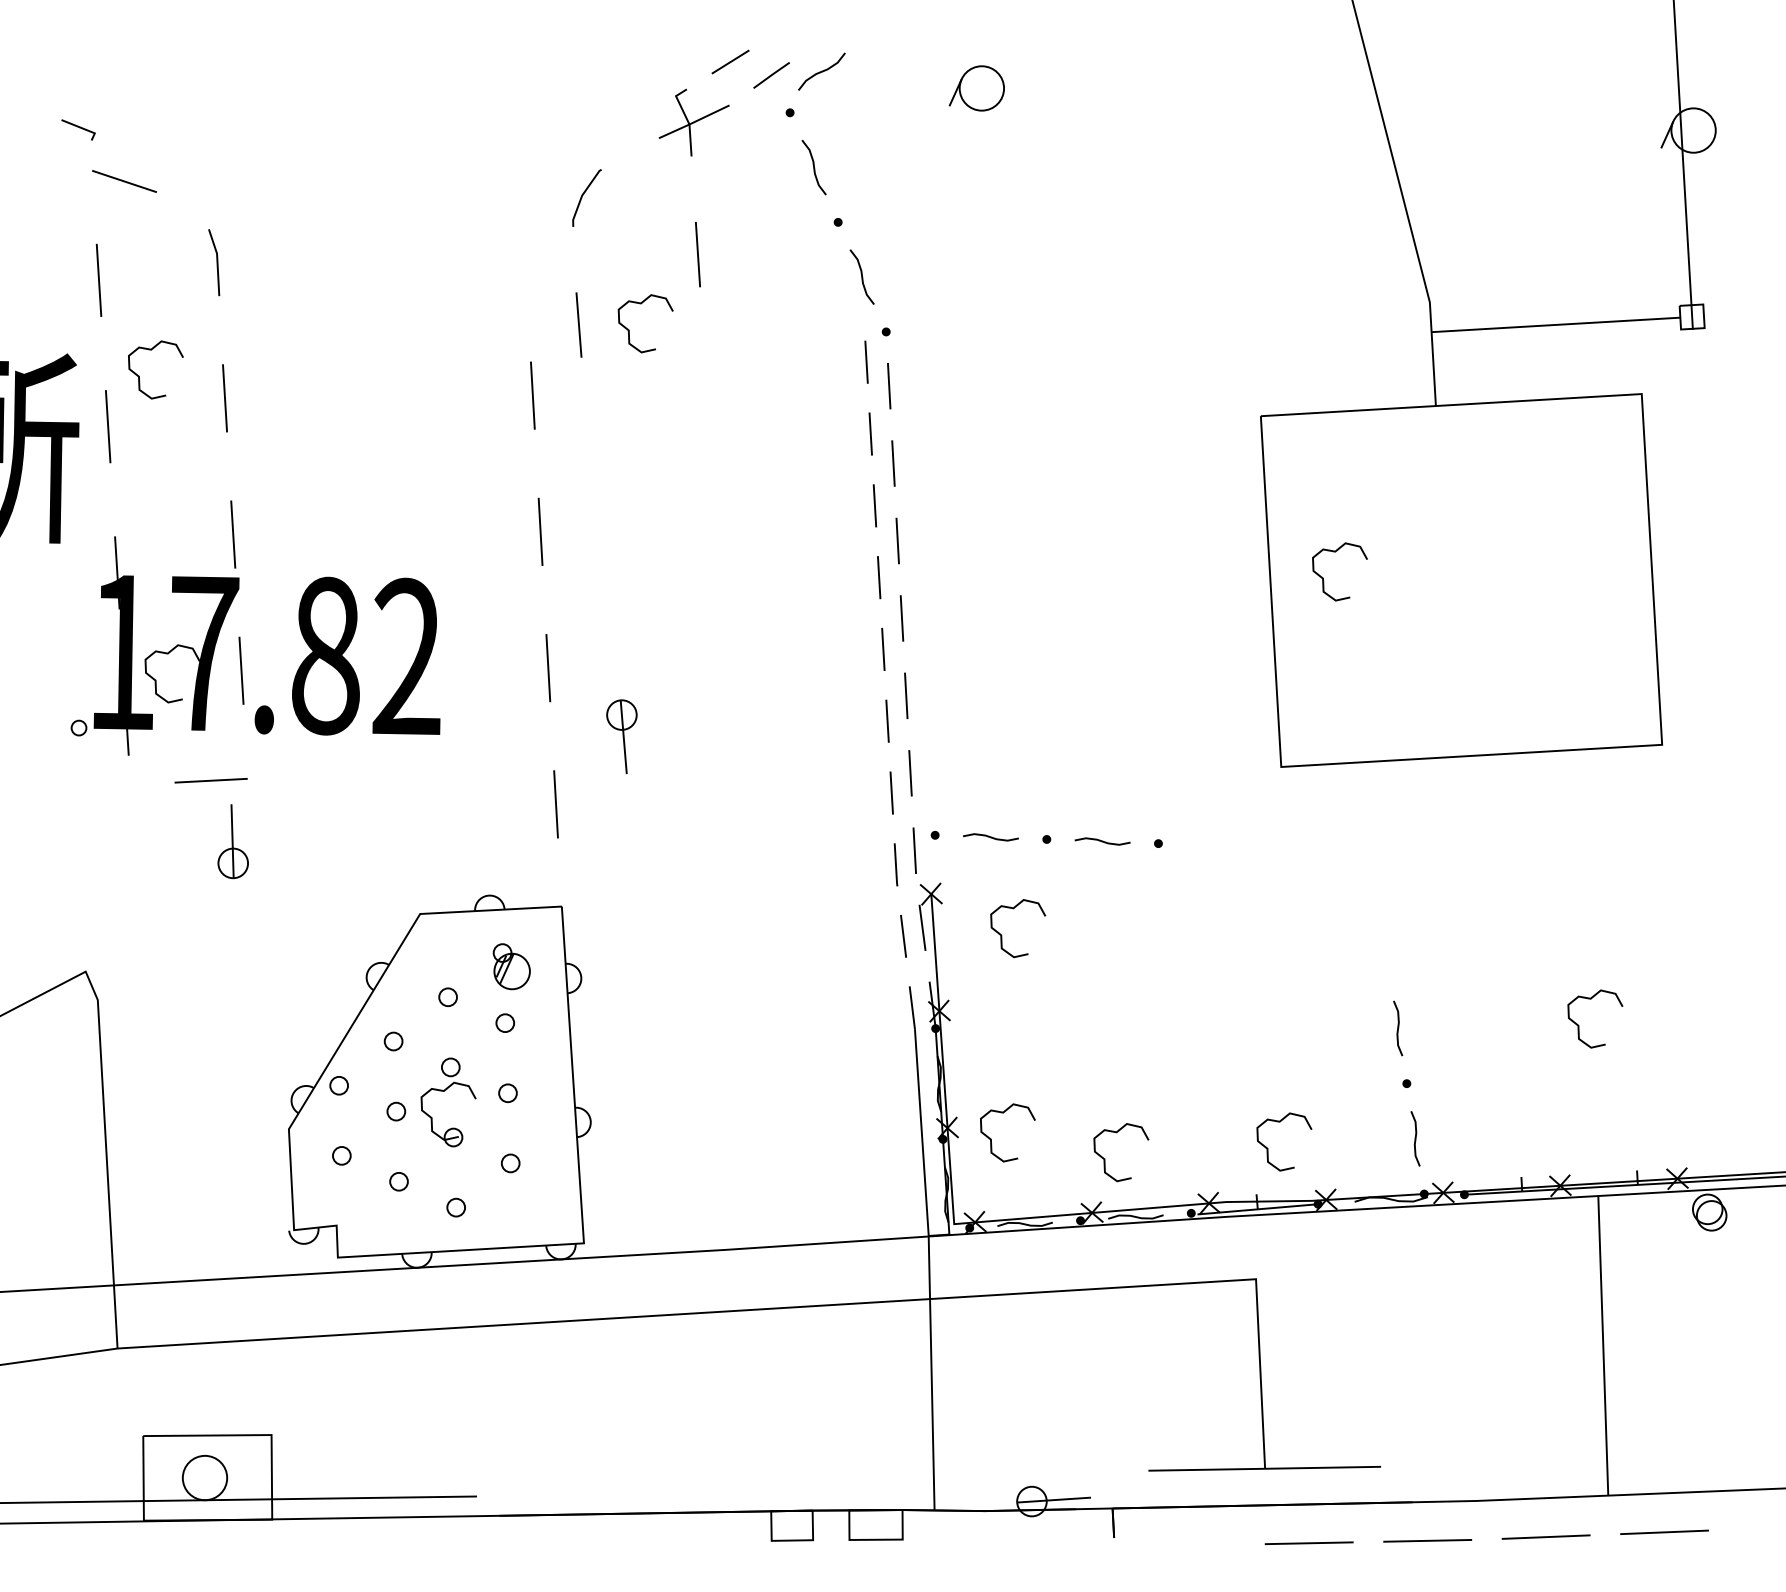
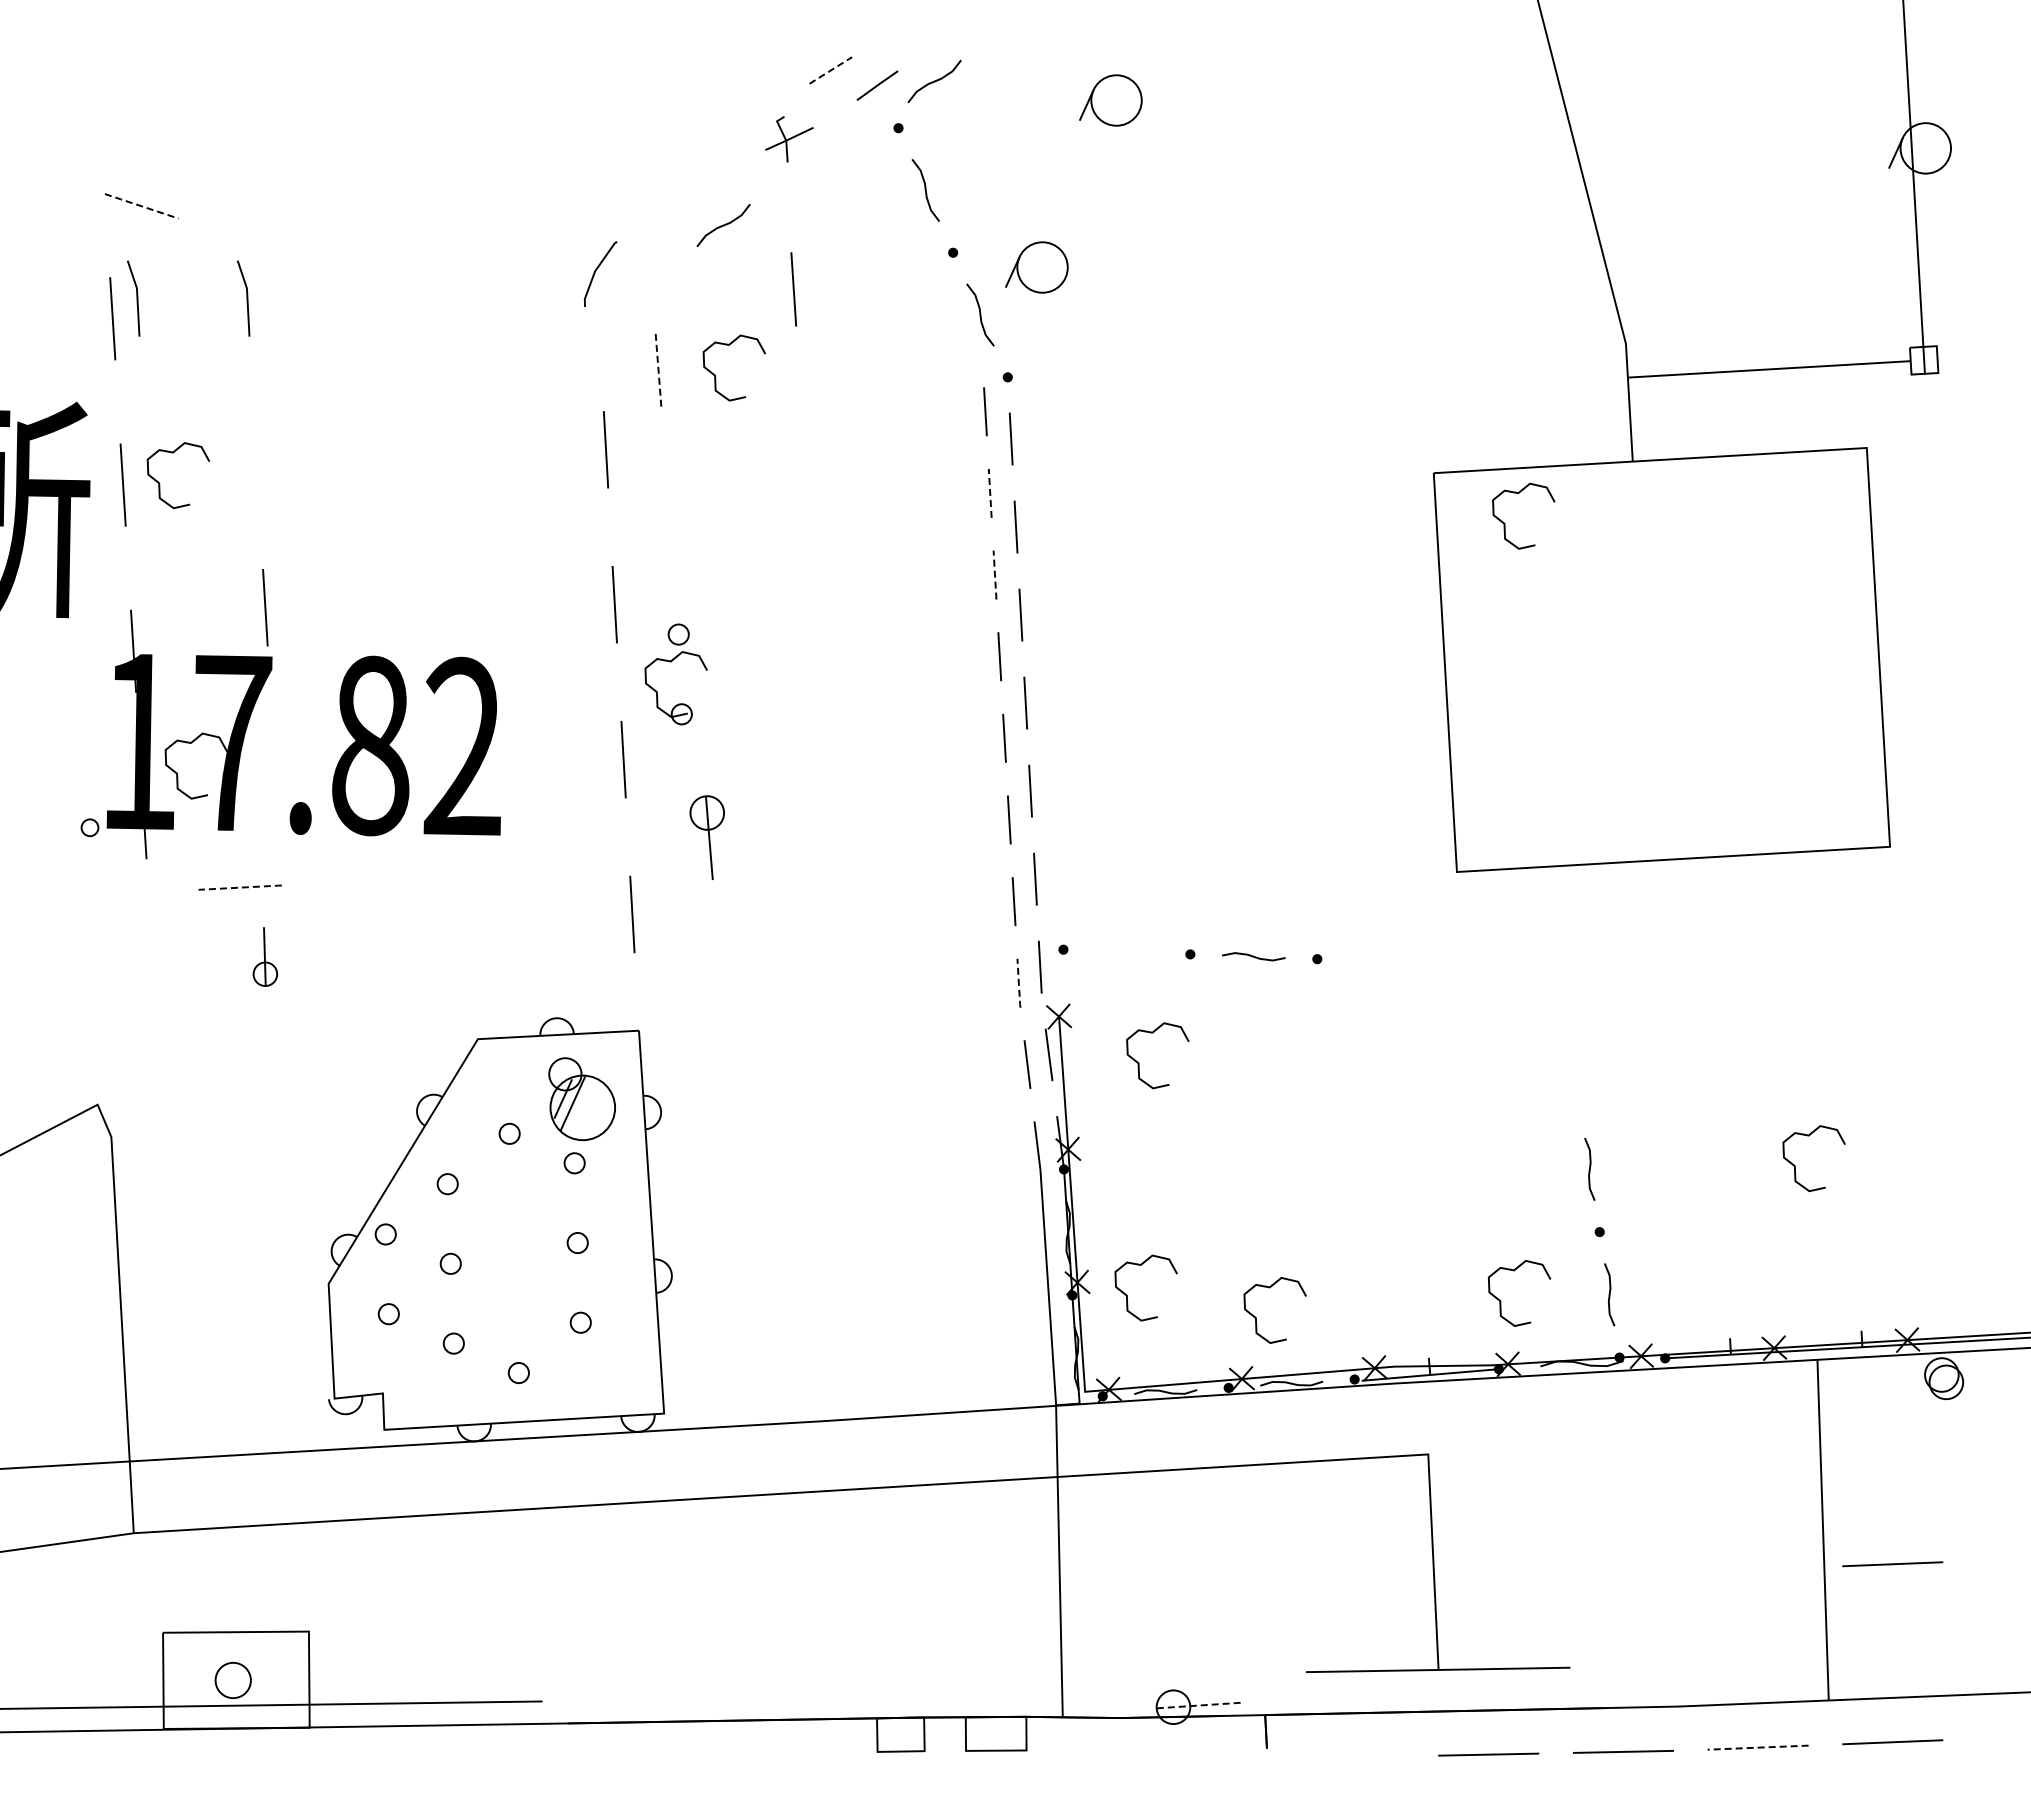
line: (731, 62) -> (831, 70), solid -> dashed
part: (694, 122) -> (789, 139), size x0.6
line: (78, 128) -> (89, 145), removed
line: (124, 181) -> (141, 206), solid -> dashed
line: (583, 195) -> (596, 271), moved
curve: (636, 197) -> (723, 224), added
part: (911, 235) -> (1036, 267), added
line: (119, 262) -> (136, 298), added
line: (579, 325) -> (658, 369), solid -> dashed
curve: (140, 376) -> (160, 483), moved
line: (224, 398) -> (255, 452), removed
line: (871, 434) -> (990, 493), solid -> dashed
line: (875, 506) -> (995, 575), solid -> dashed
curve: (1323, 578) -> (1505, 523), moved
line: (241, 670) -> (274, 762), removed
line: (211, 780) -> (240, 887), solid -> dashed
curve: (990, 836) -> (1126, 951), removed
part: (233, 841) -> (265, 956), size x0.7
line: (895, 865) -> (1018, 983), solid -> dashed
part: (511, 966) -> (581, 1098), size x1.6
part: (444, 1091) -> (671, 662), moved
curve: (1268, 1149) -> (1501, 1301), moved
line: (1664, 1376) -> (1892, 1564), added
circle: (205, 1478) -> (233, 1680), size x0.7
line: (1053, 1500) -> (1198, 1705), solid -> dashed
line: (1546, 1536) -> (1758, 1747), solid -> dashed

